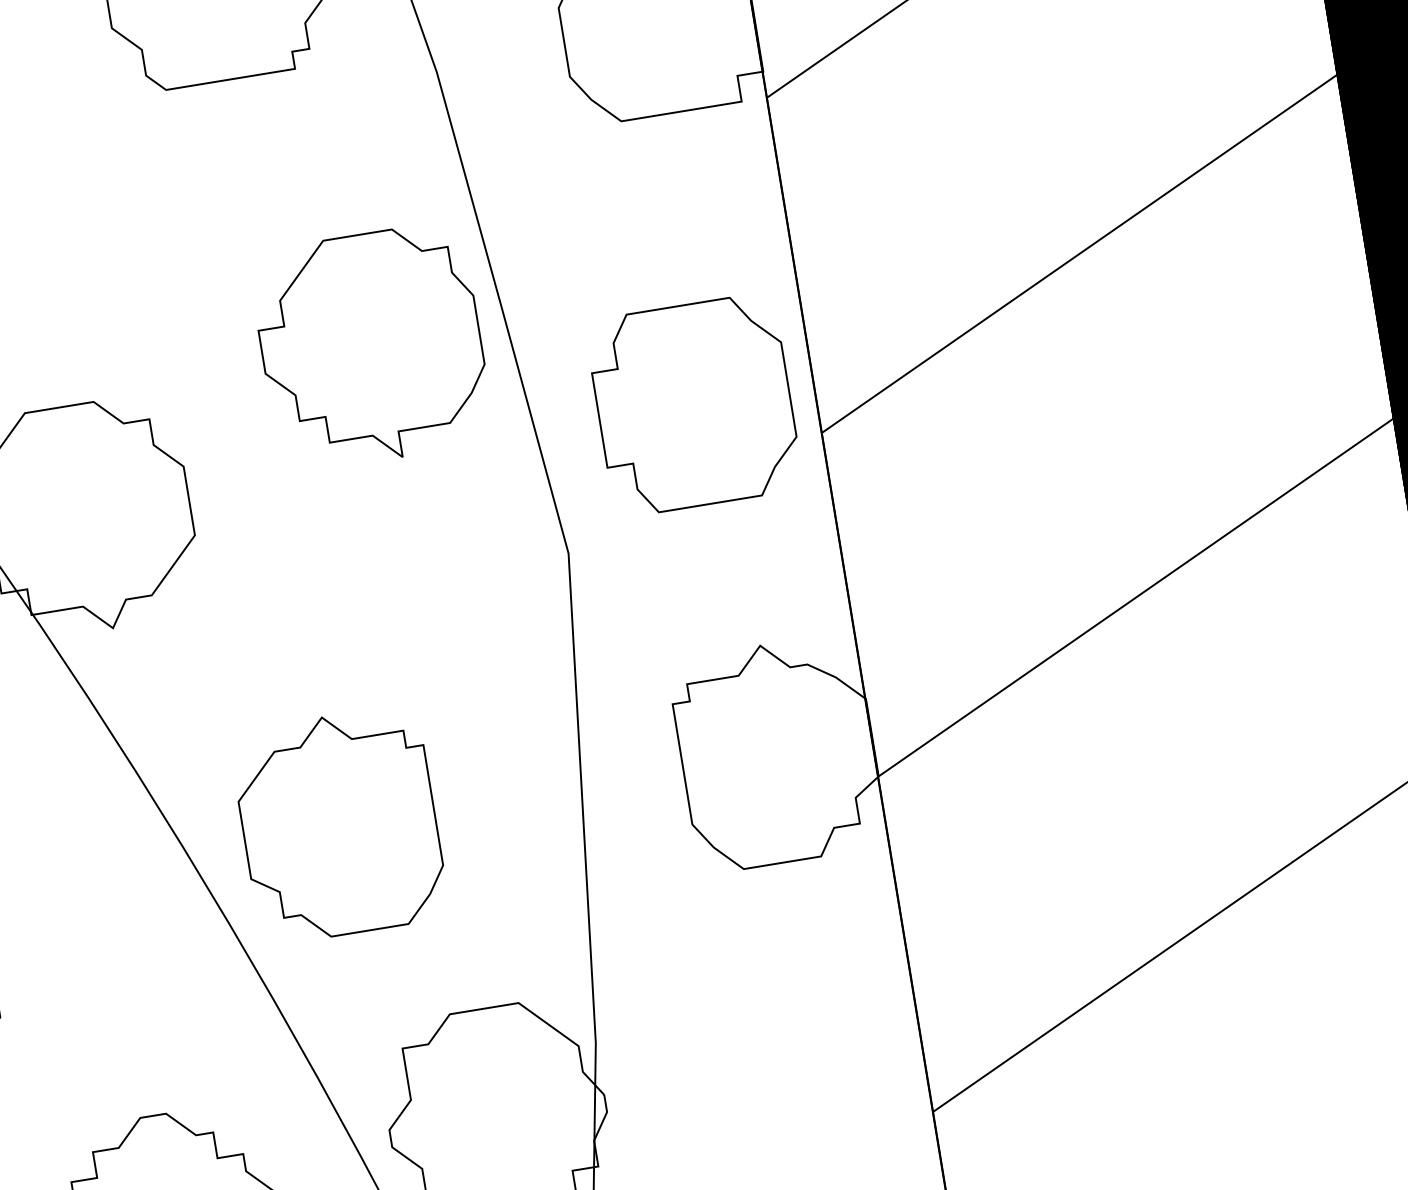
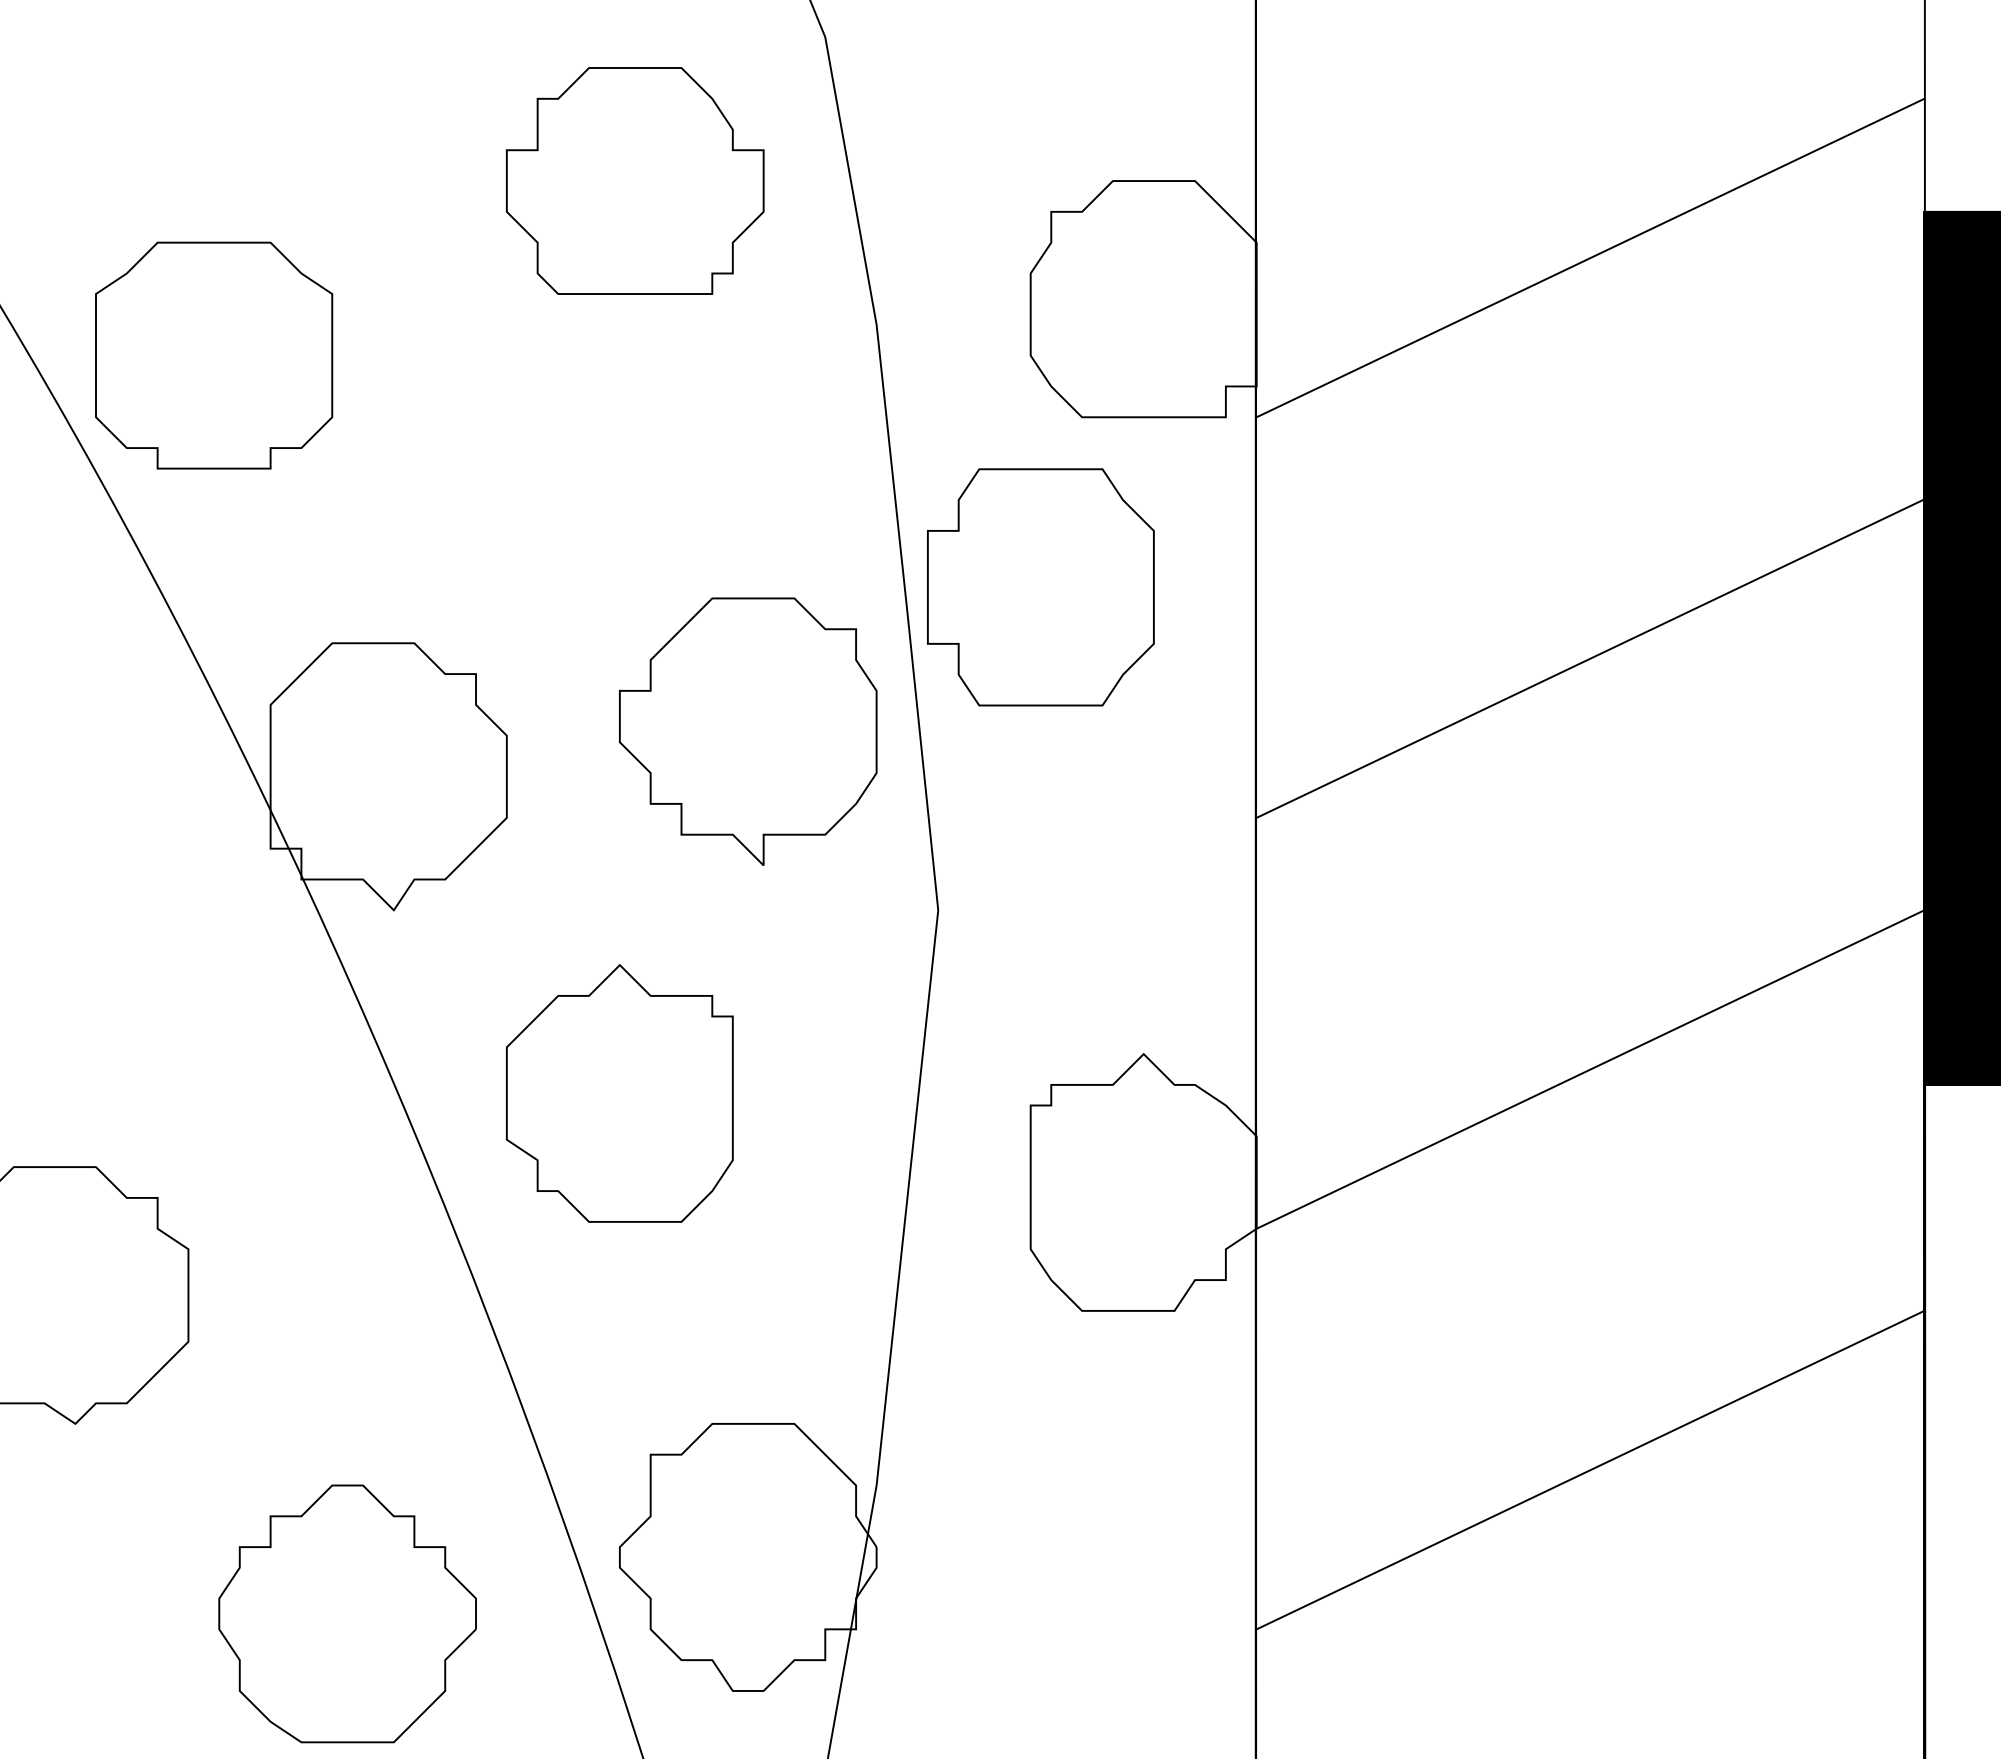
part: (371, 347) -> (748, 731), moved
part: (693, 405) -> (1040, 587), moved
part: (339, 825) -> (619, 1093), moved

